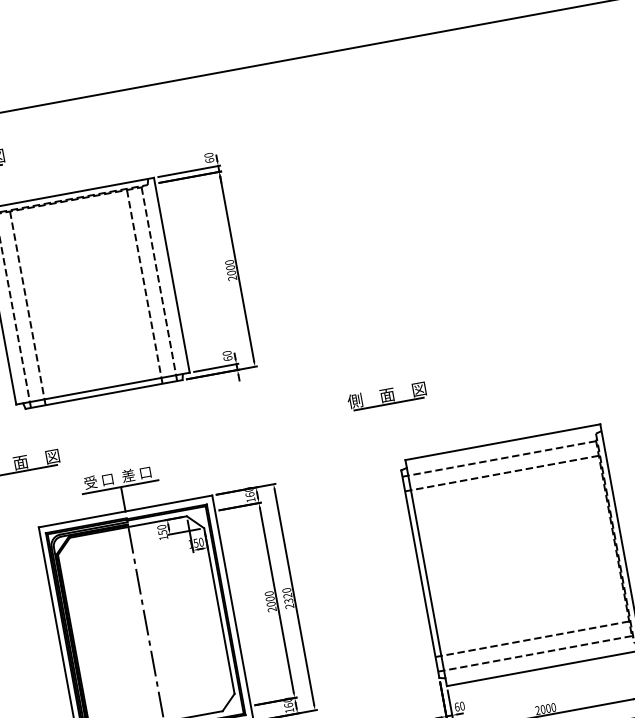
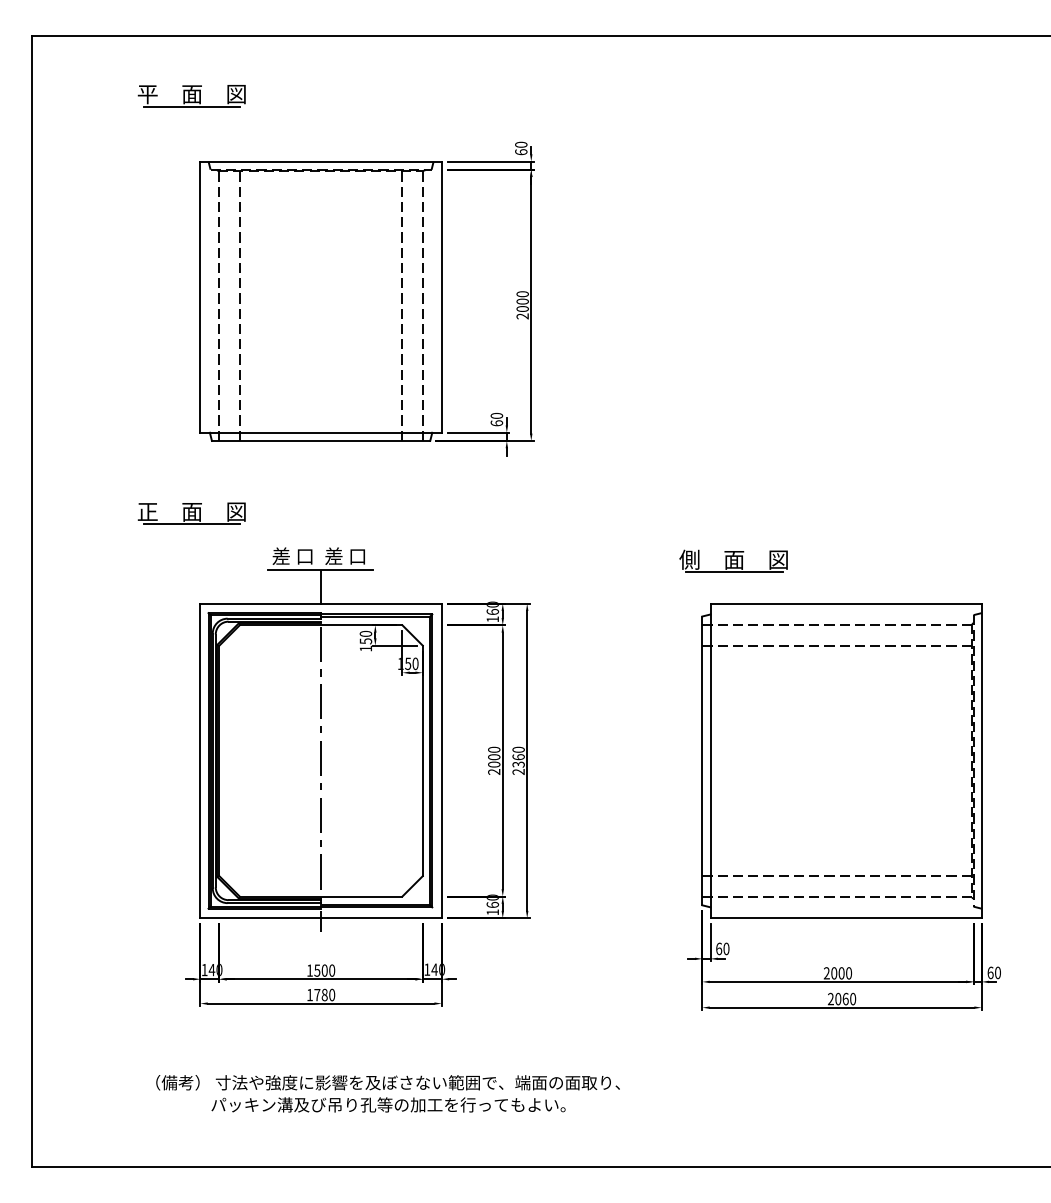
part: (386, 395) -> (733, 560), moved
text: (90, 482) -> (280, 555), 受 口 -> 差 口
text: (287, 595) -> (518, 757), 2320 -> 2360

